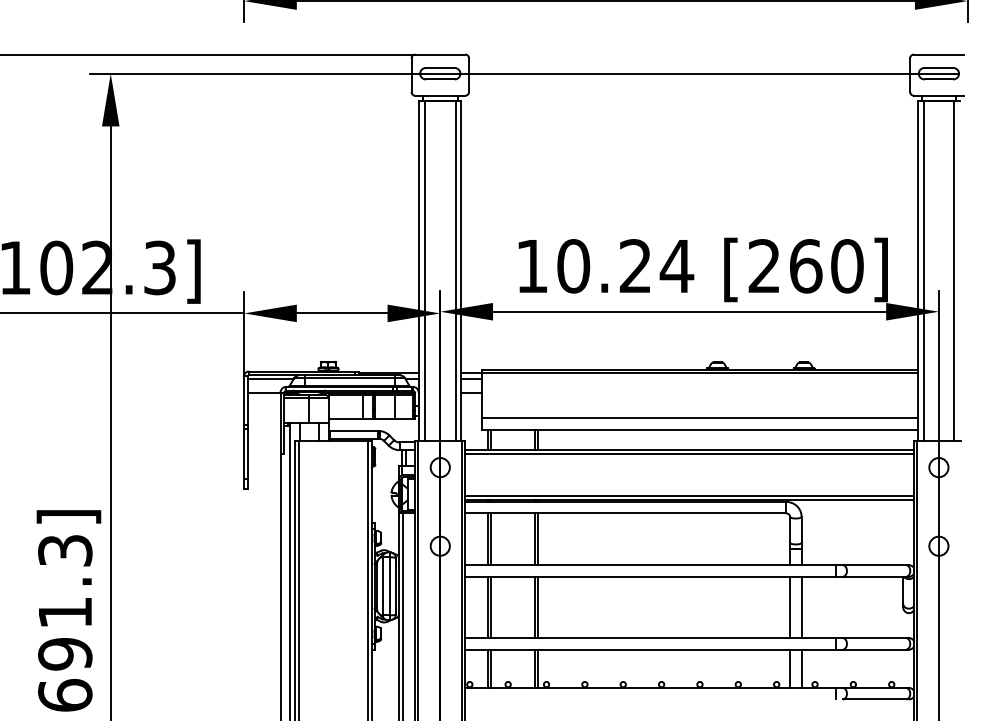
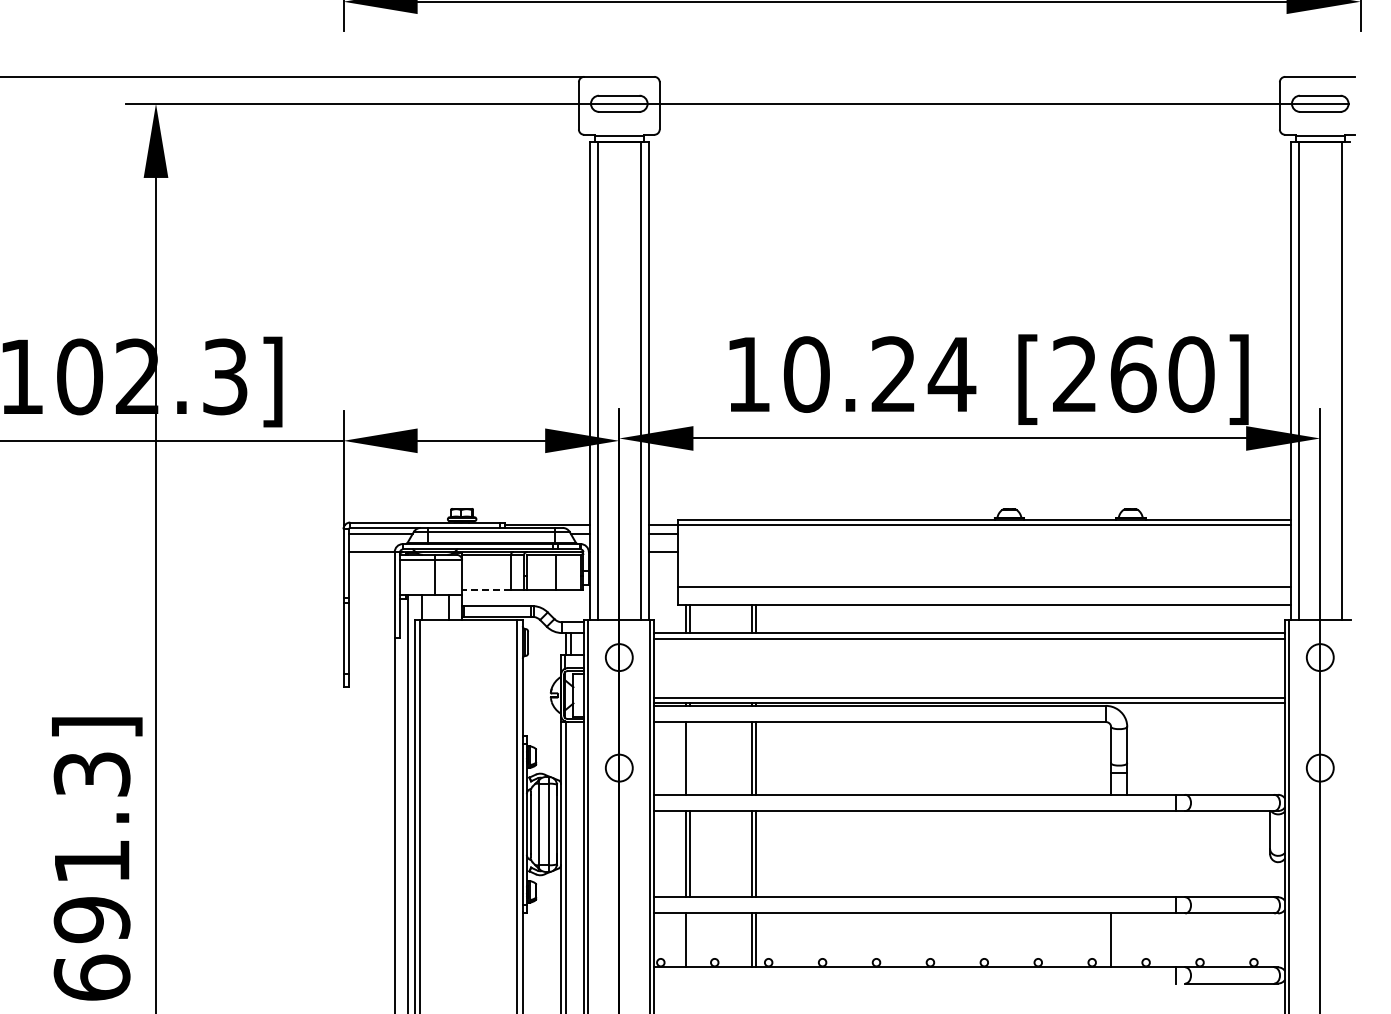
line: (345, 419) -> (486, 589), solid -> dashed
line: (490, 539) -> (689, 758), removed
line: (790, 607) -> (1111, 854), removed
line: (801, 607) -> (1127, 854), removed
line: (490, 668) -> (689, 940), removed
line: (801, 668) -> (1127, 940), removed

